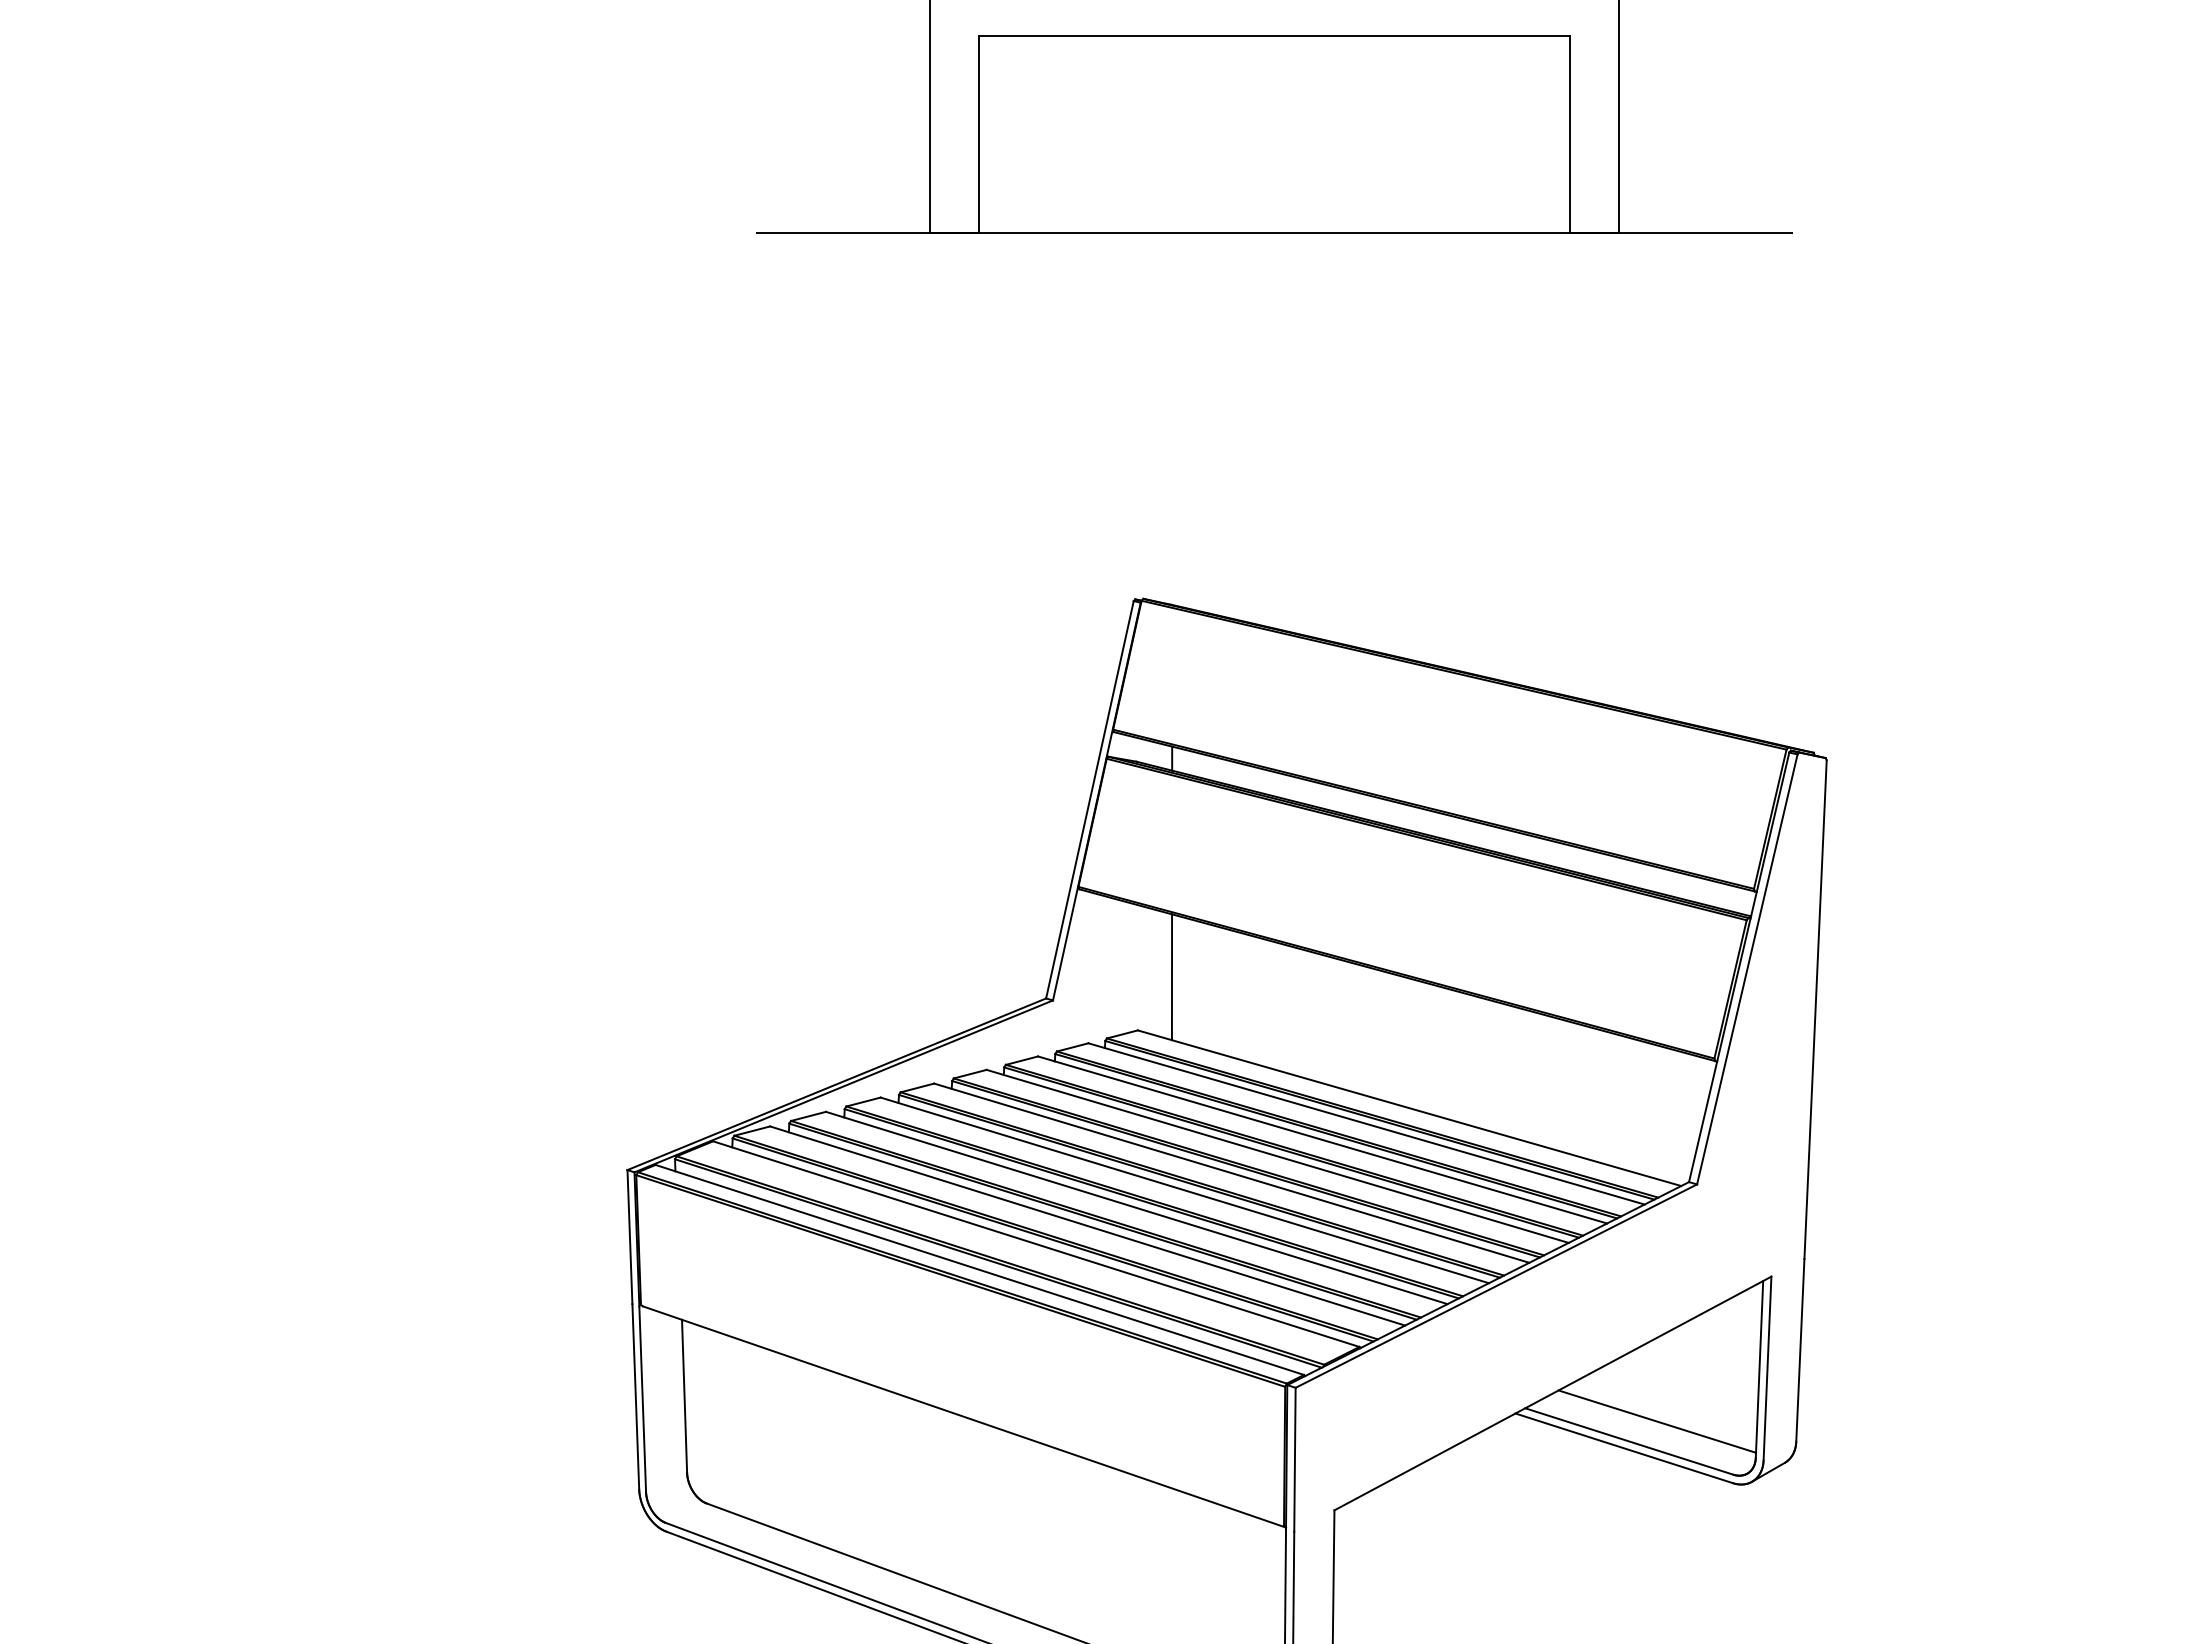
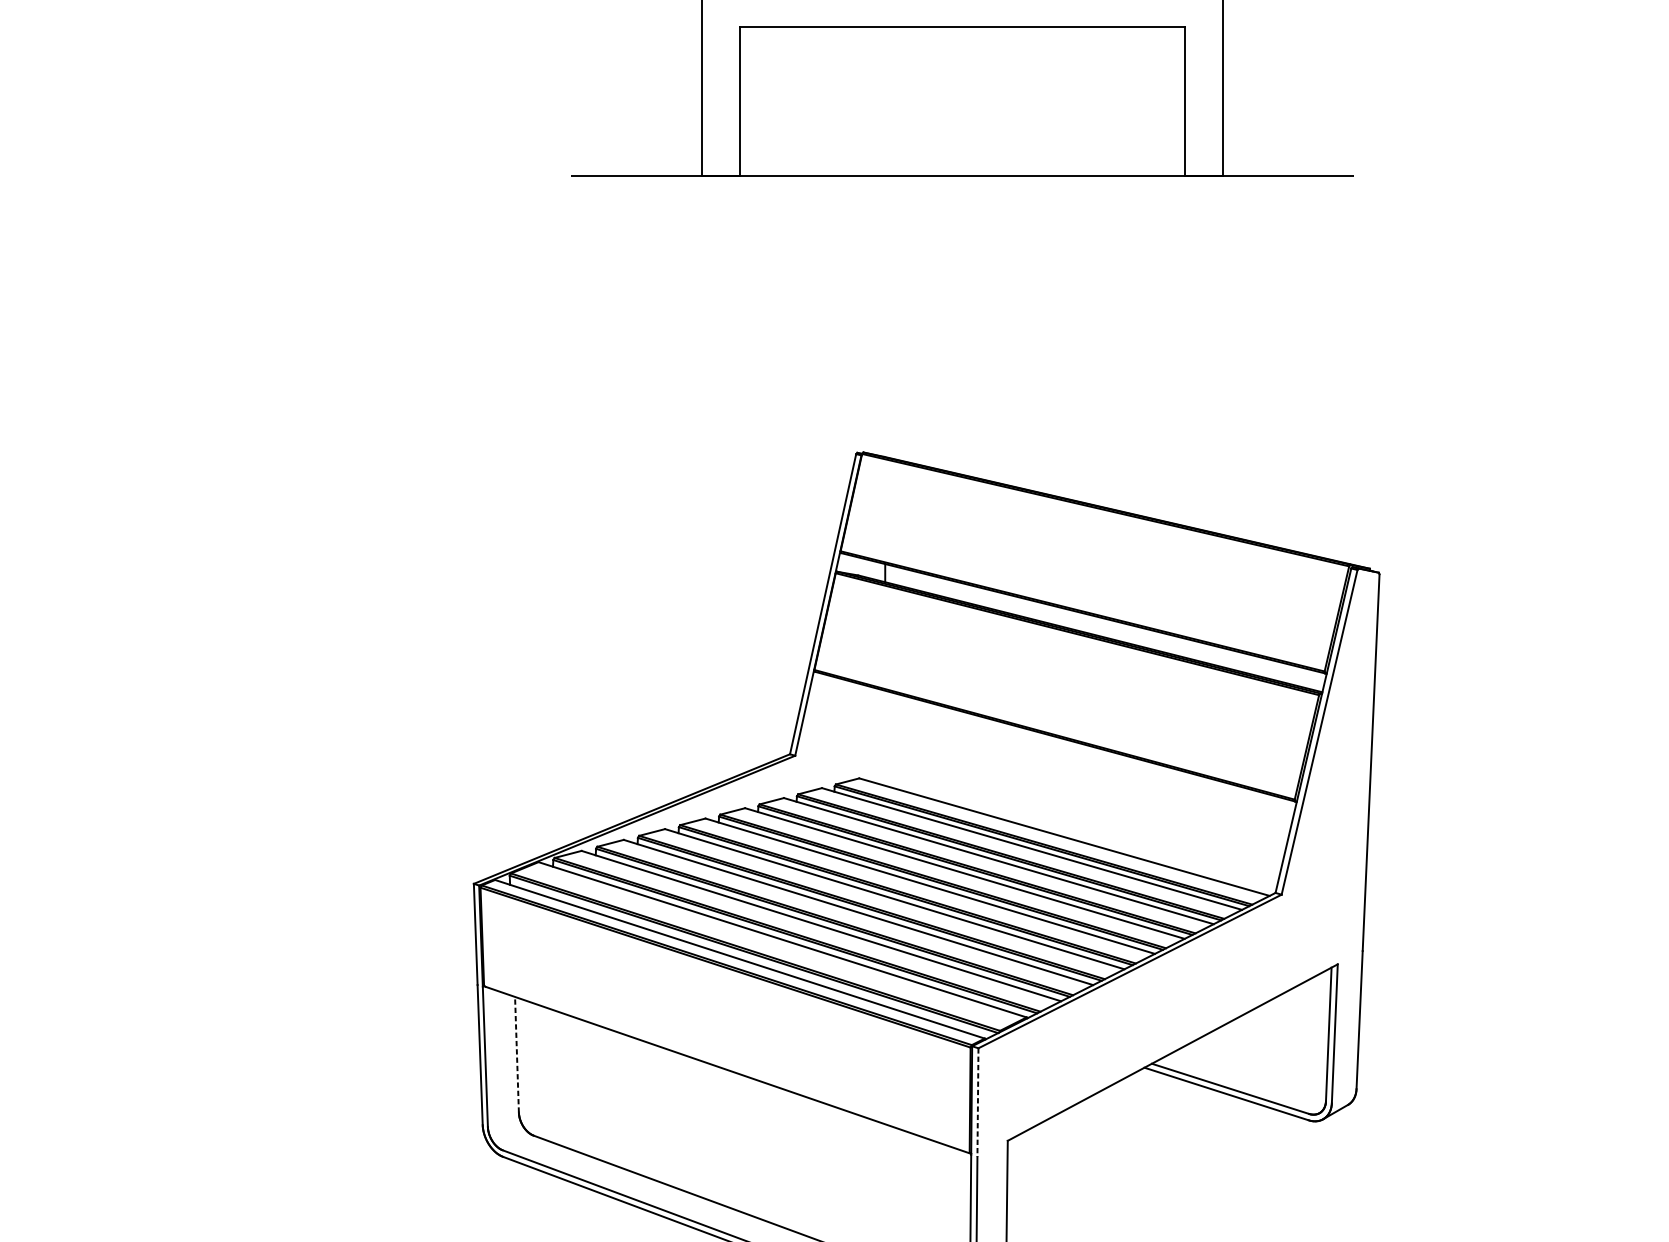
line: (1171, 977) -> (884, 738), removed
line: (684, 1396) -> (516, 1054), solid -> dashed
line: (1657, 1421) -> (1251, 1073), removed
line: (1294, 1460) -> (977, 1103), solid -> dashed

